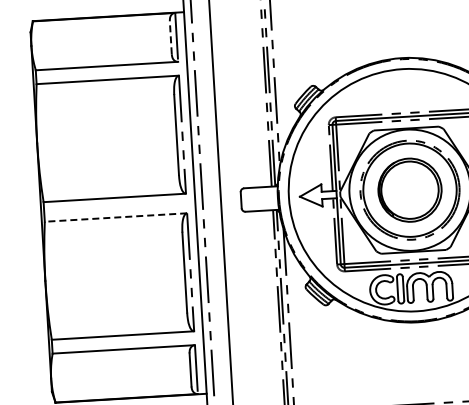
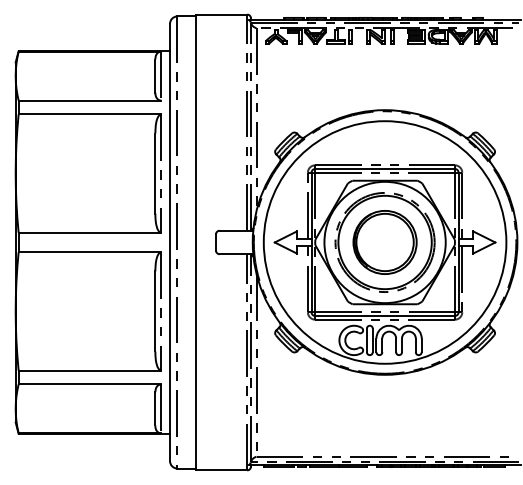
line: (170, 38) -> (155, 76), dashed -> solid
line: (115, 217) -> (89, 252), dashed -> solid

